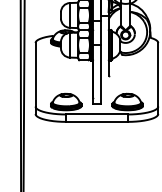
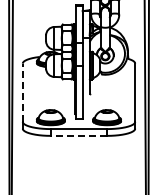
line: (35, 74) -> (22, 92), solid -> dashed
line: (96, 121) -> (78, 135), solid -> dashed

